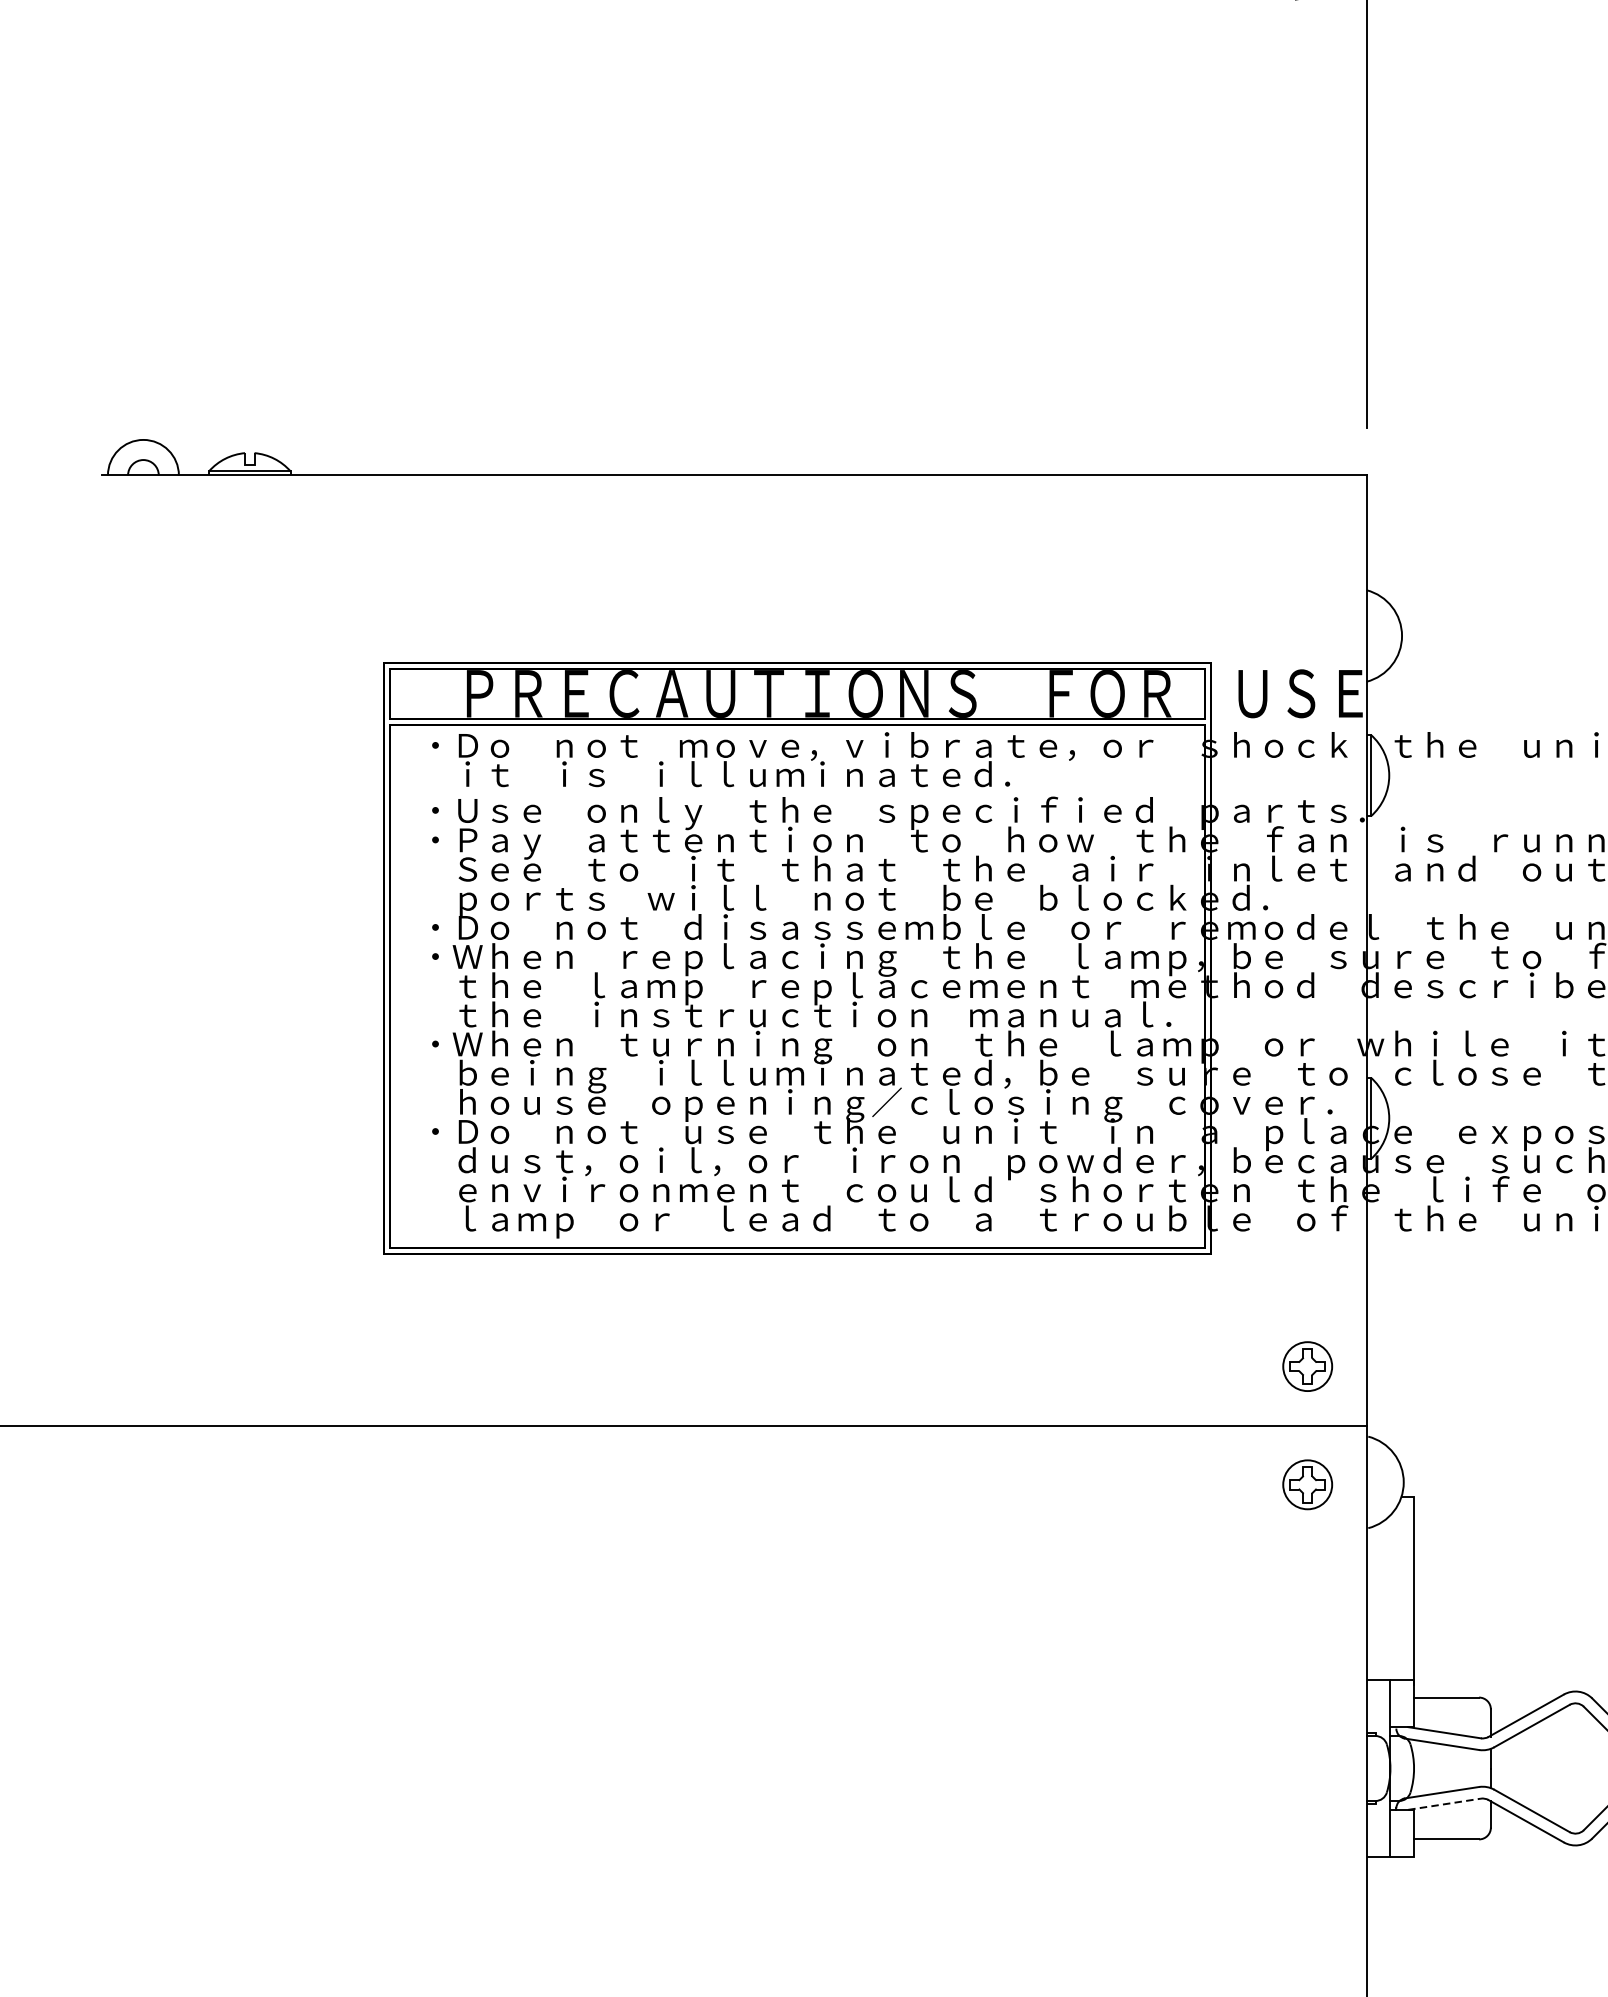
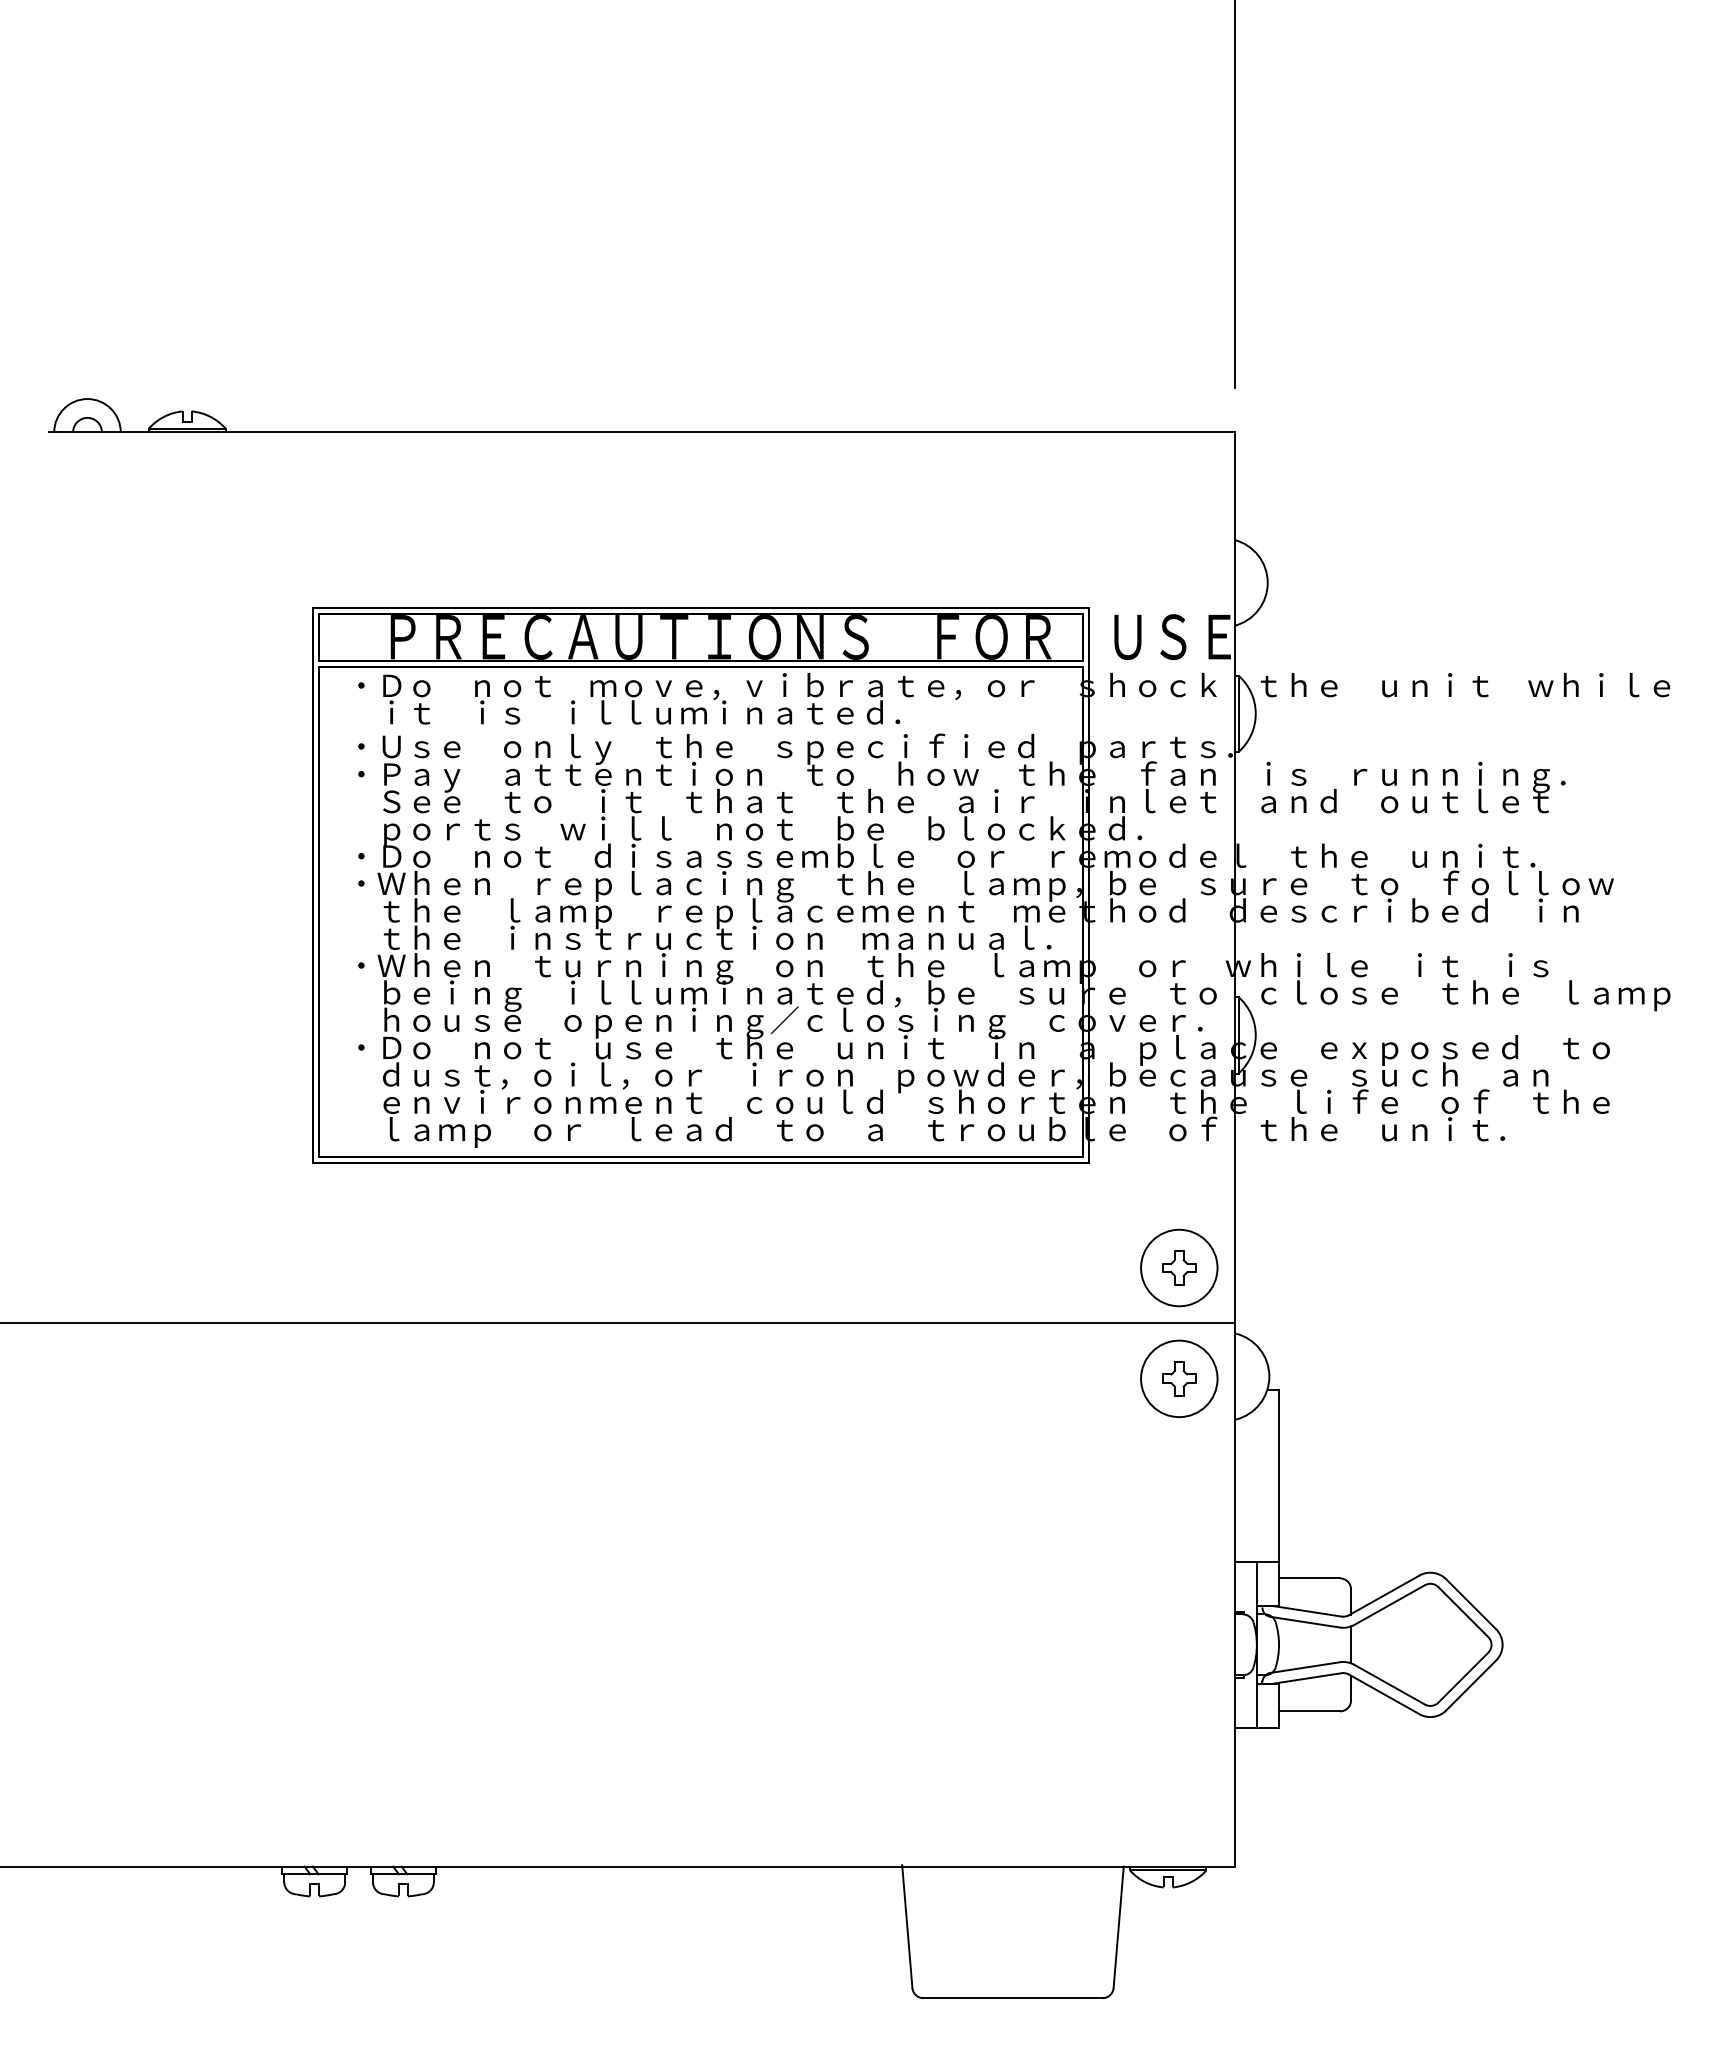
circle: (1307, 1366) -> (1179, 1267), size x1.67
circle: (1307, 1484) -> (1179, 1378), size x1.67
line: (1444, 1804) -> (1307, 1678), dashed -> solid

